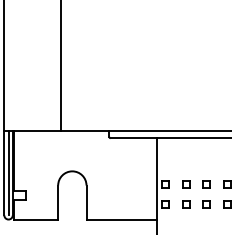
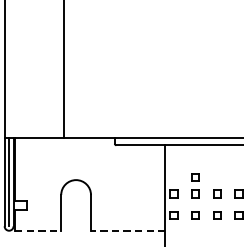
part: (186, 168) -> (196, 177), added
line: (36, 219) -> (38, 230), solid -> dashed
line: (121, 219) -> (127, 230), solid -> dashed

